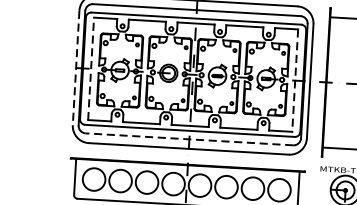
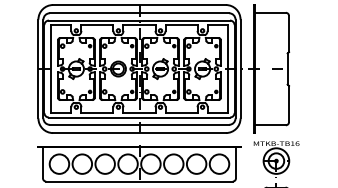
line: (76, 68) -> (38, 69), dashed -> solid
line: (91, 68) -> (51, 68), dashed -> solid
line: (295, 81) -> (227, 69), dashed -> solid
line: (189, 138) -> (139, 124), dashed -> solid

